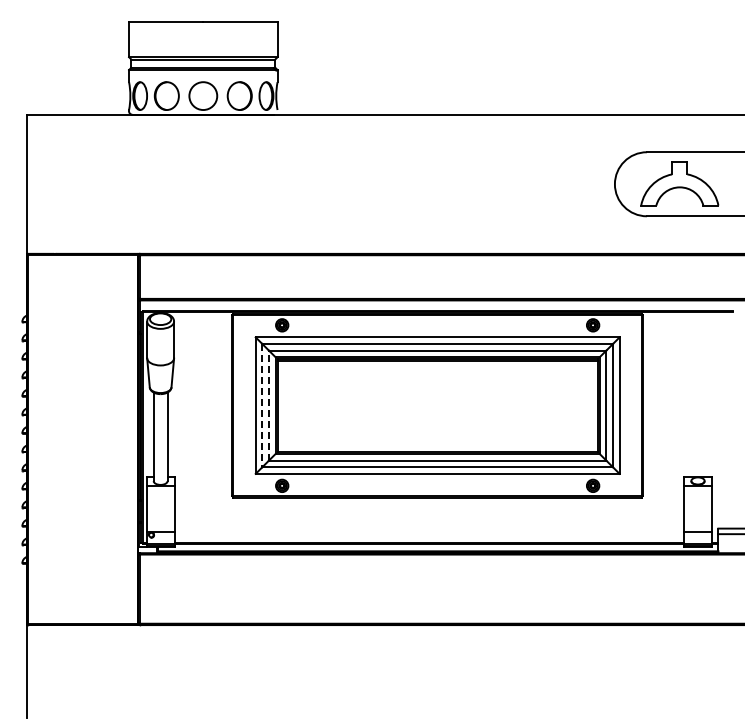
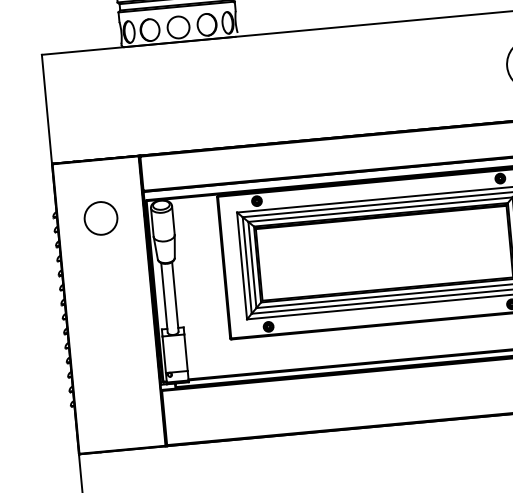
circle: (82, 328) -> (100, 218), added
line: (262, 405) -> (247, 265), dashed -> solid
line: (268, 405) -> (252, 264), dashed -> solid

